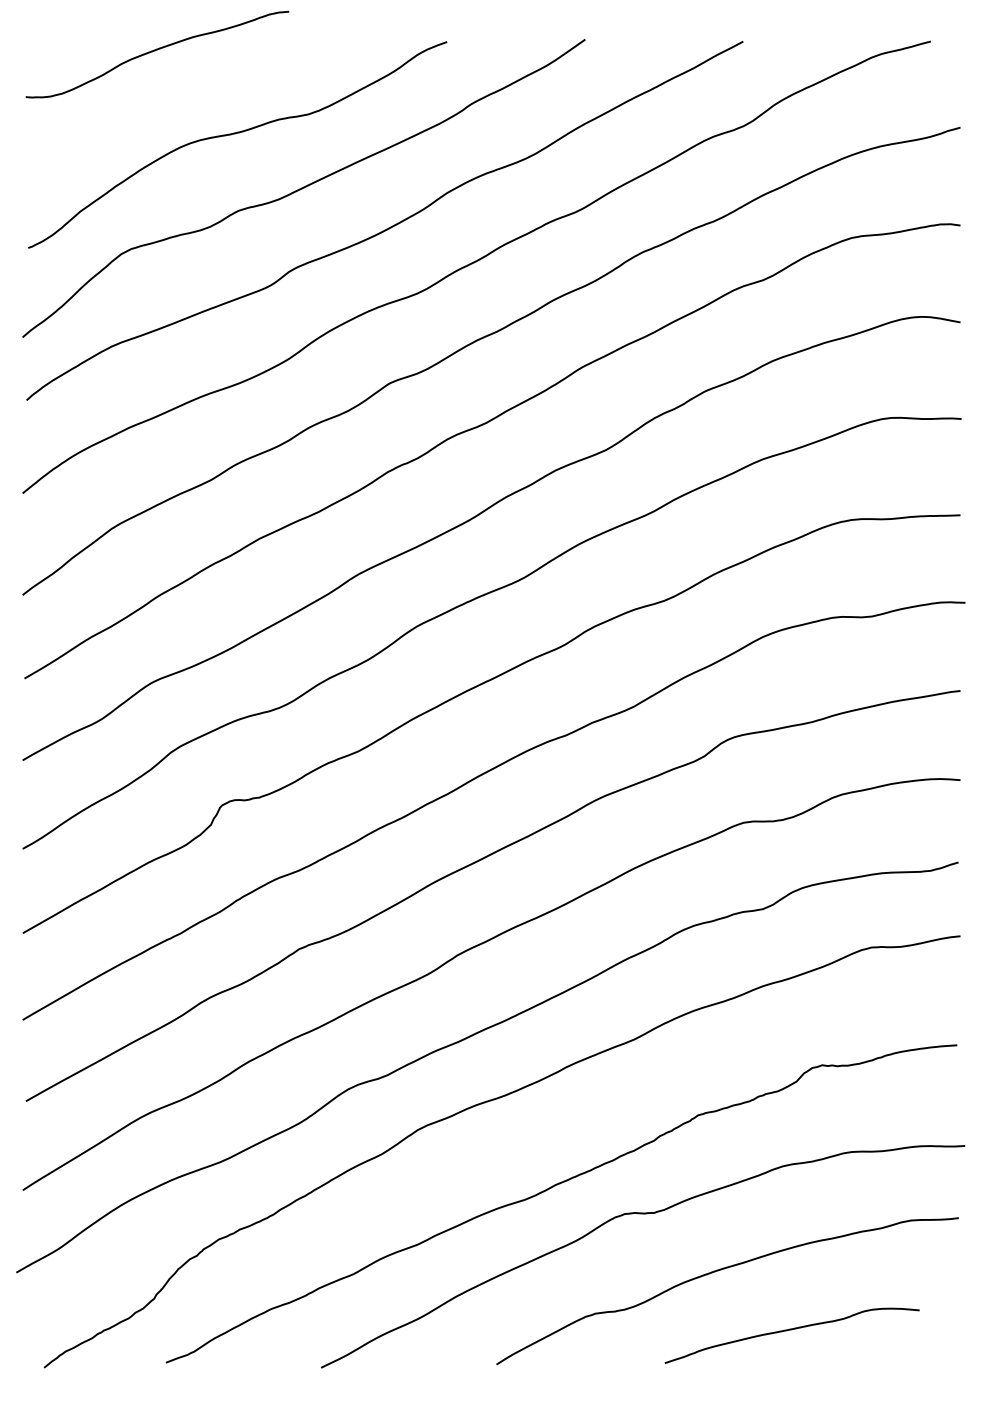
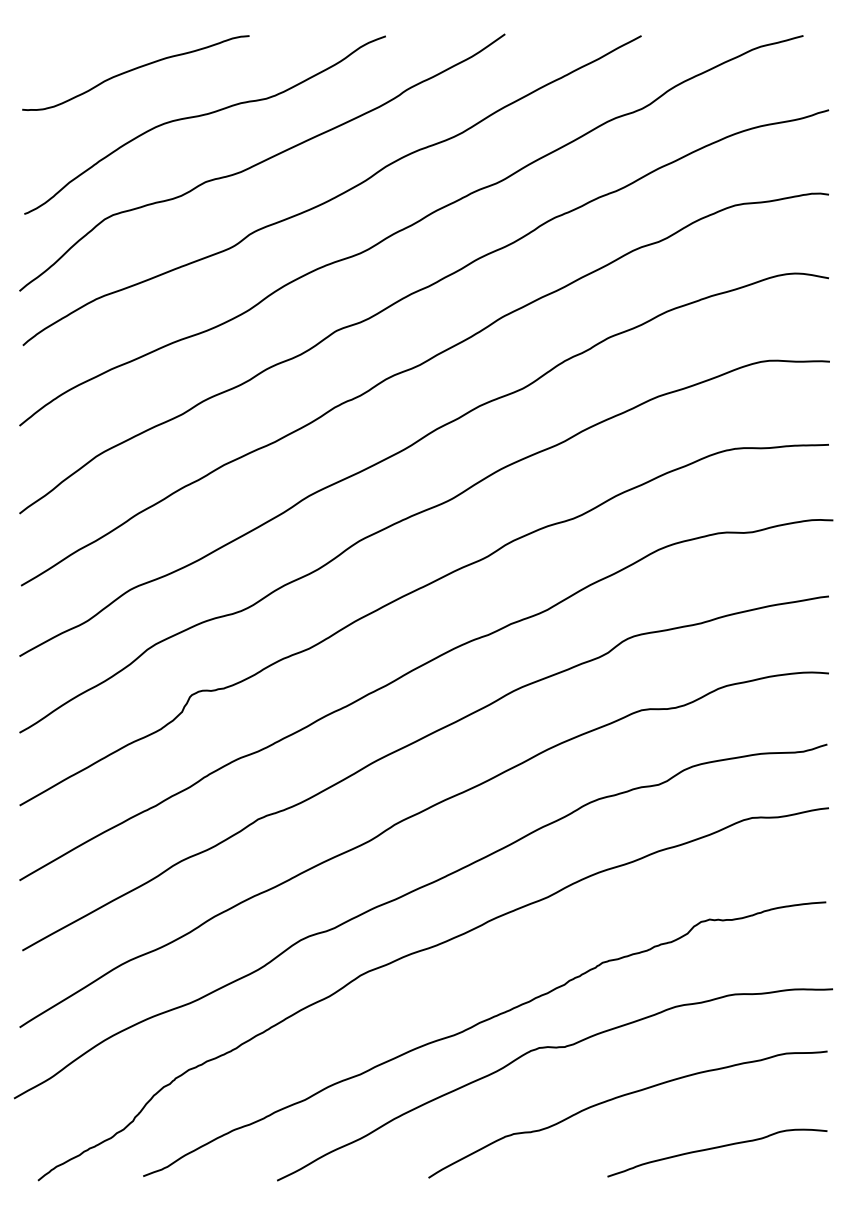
curve: (155, 51) -> (134, 70), moved
curve: (791, 1330) -> (716, 1148), moved

